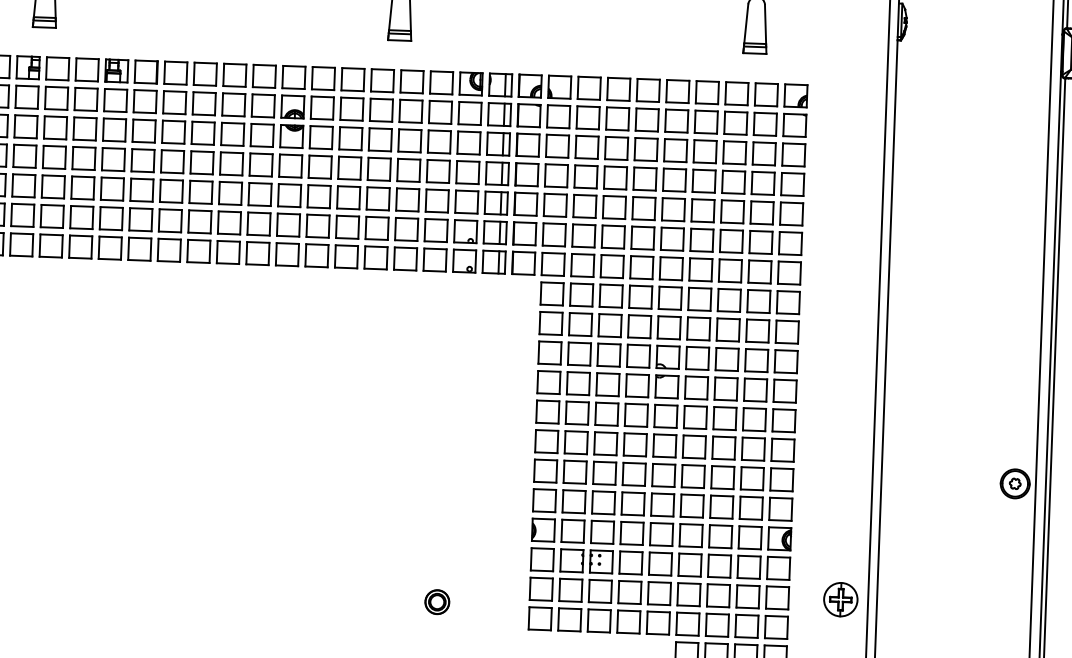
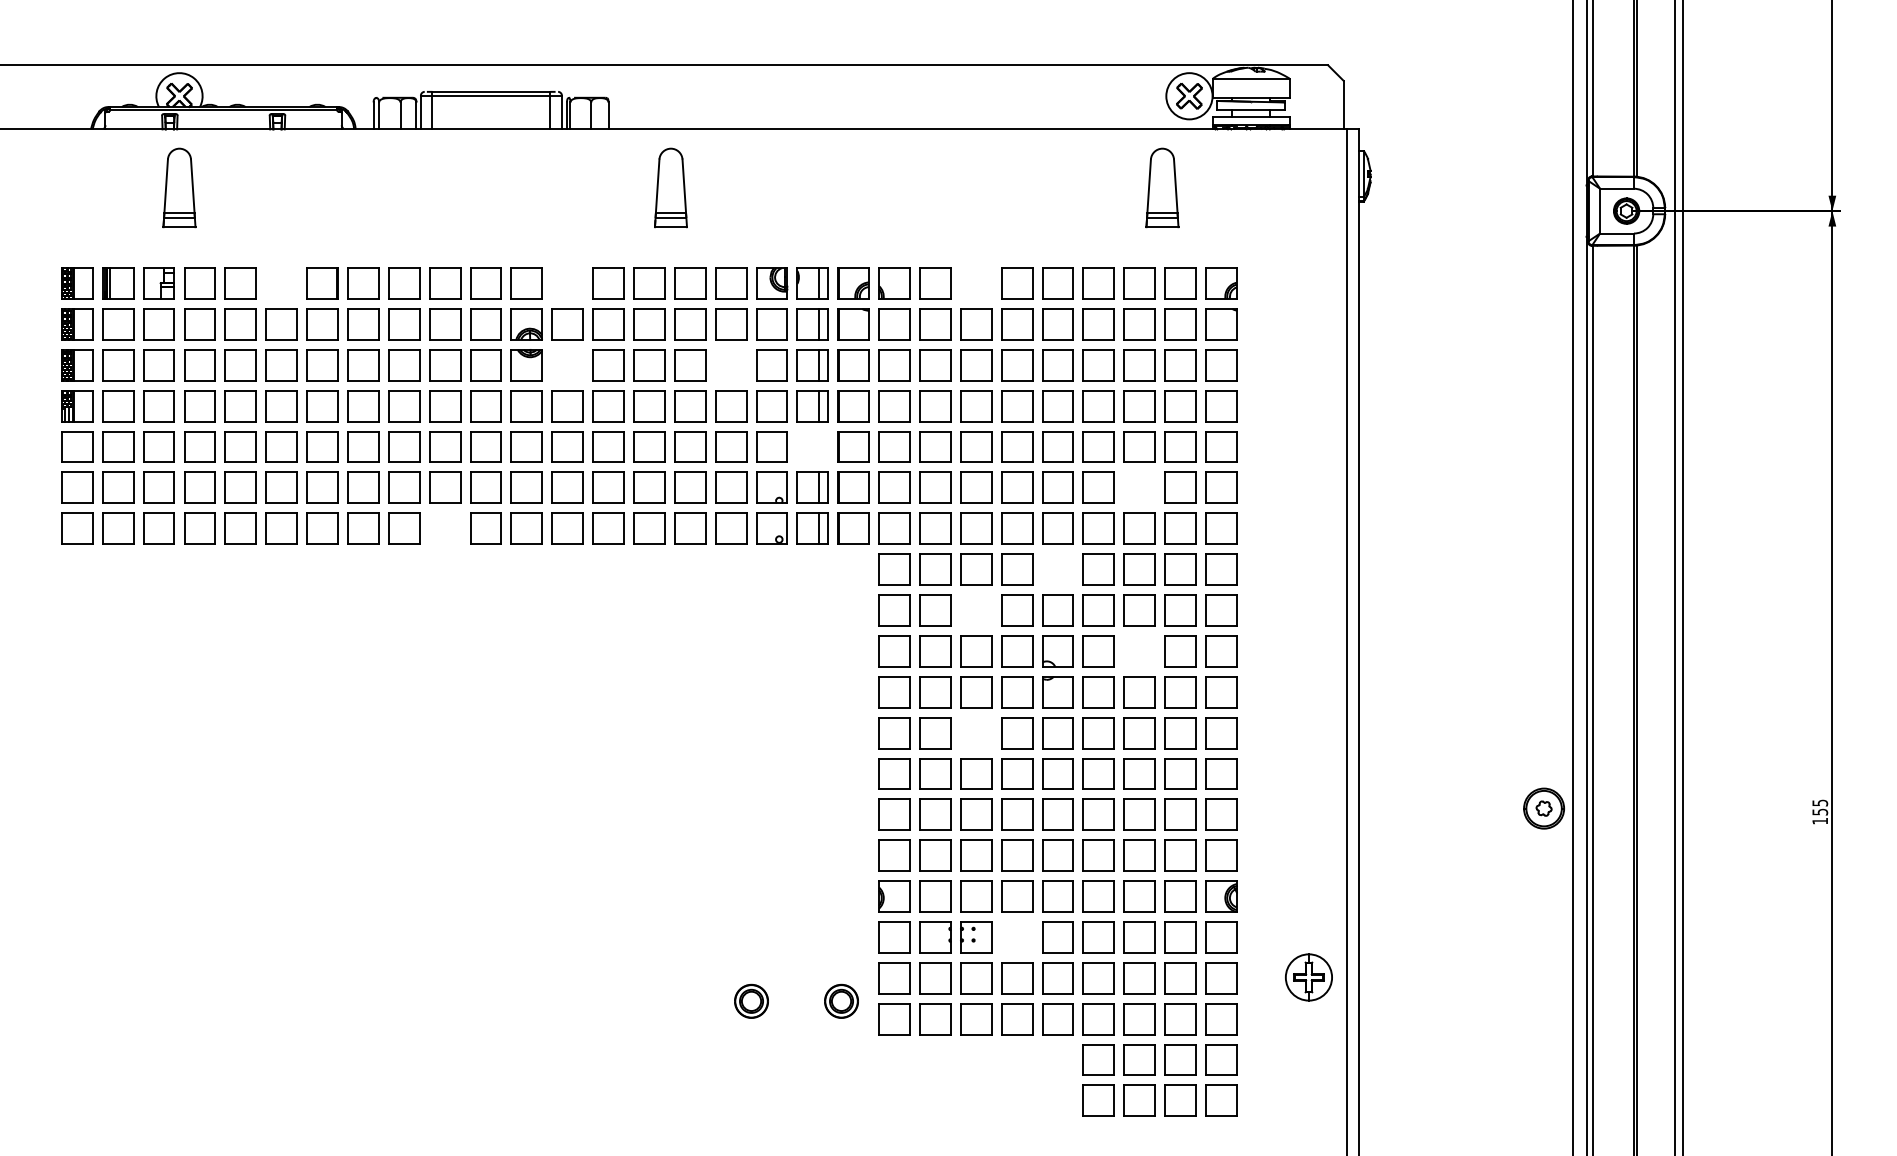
part: (116, 70) -> (281, 283), removed
part: (323, 78) -> (567, 283), removed
part: (618, 89) -> (976, 283), removed
part: (321, 137) -> (567, 365), removed
part: (439, 142) -> (731, 365), removed
part: (496, 202) -> (812, 446), removed
part: (731, 241) -> (1139, 487), removed
part: (228, 252) -> (445, 528), removed
part: (669, 298) -> (1057, 569), removed
part: (610, 325) -> (976, 610), removed
part: (726, 359) -> (1139, 651), removed
part: (607, 414) -> (976, 733), removed
part: (631, 563) -> (1017, 937), removed
part: (502, 603) -> (841, 1000), added

